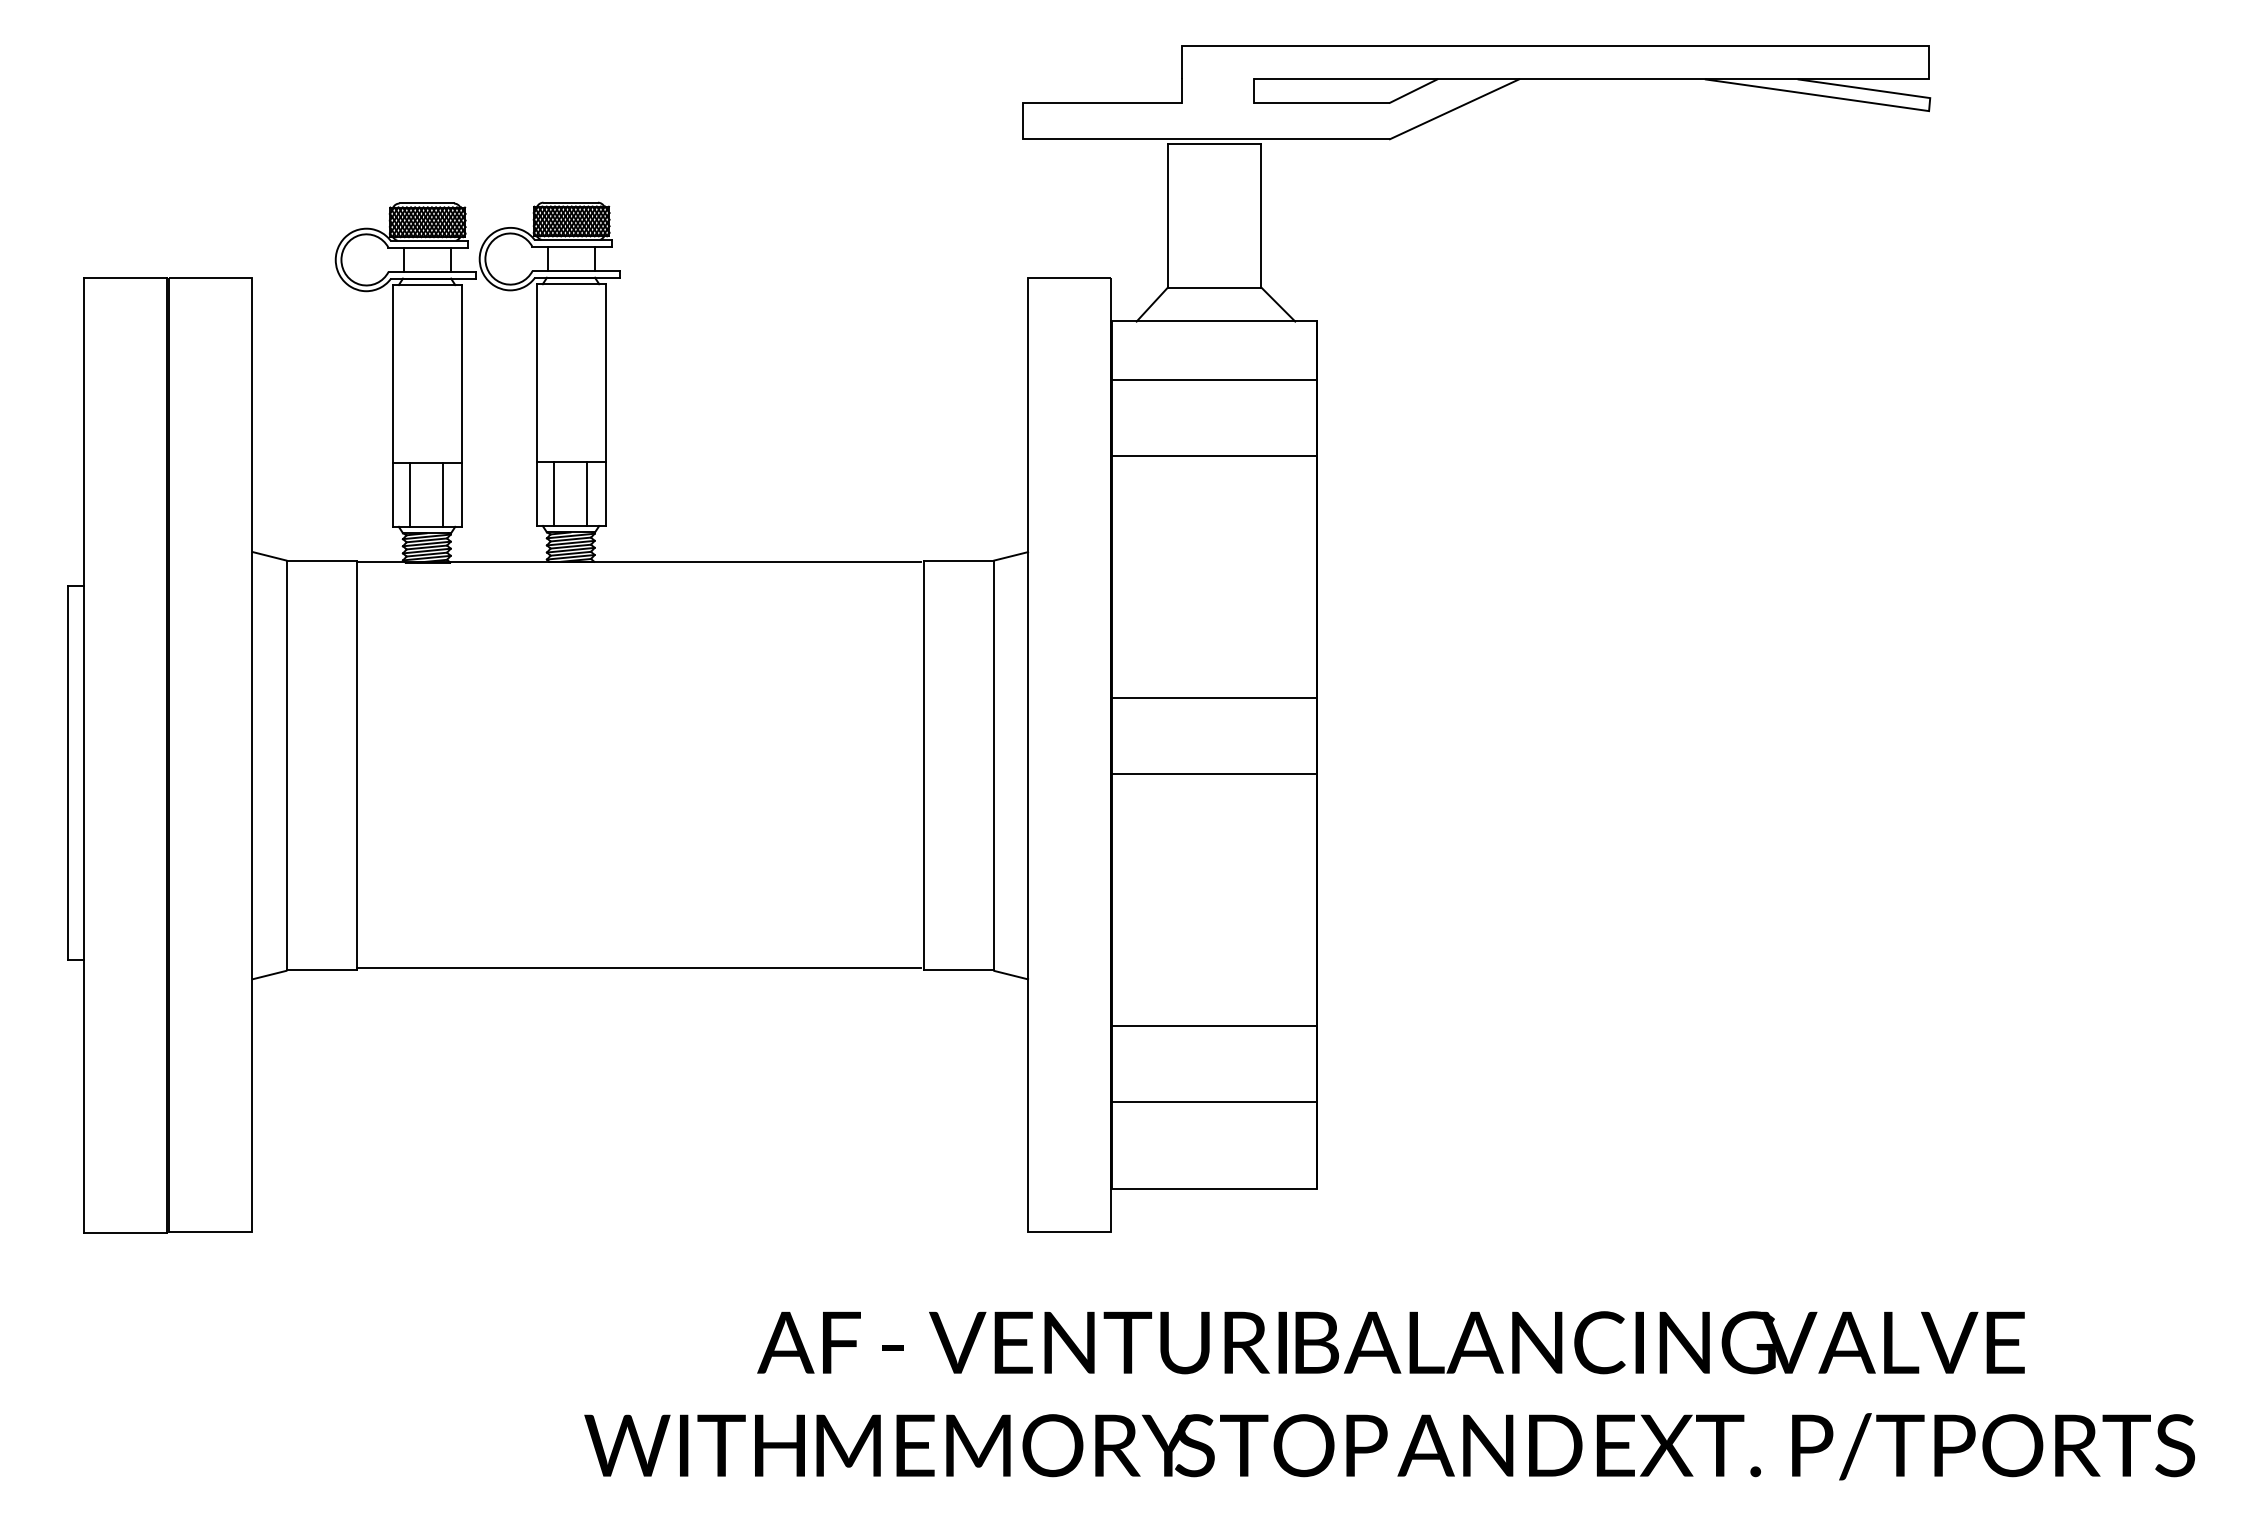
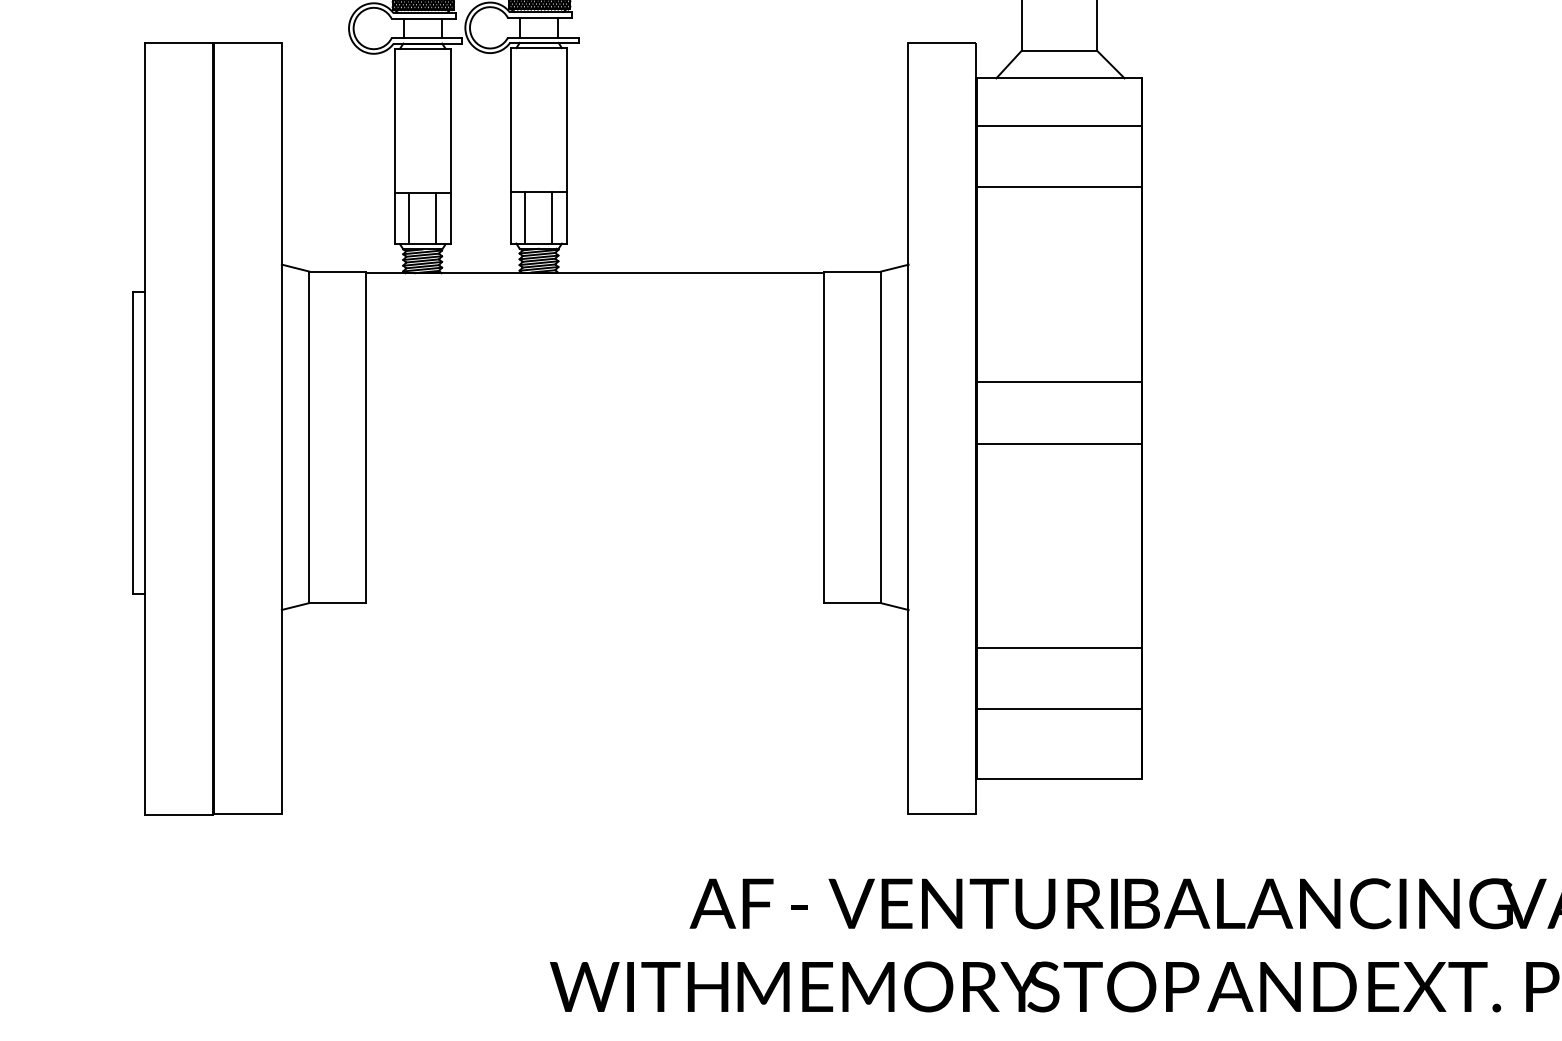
line: (639, 967) -> (594, 600), removed

